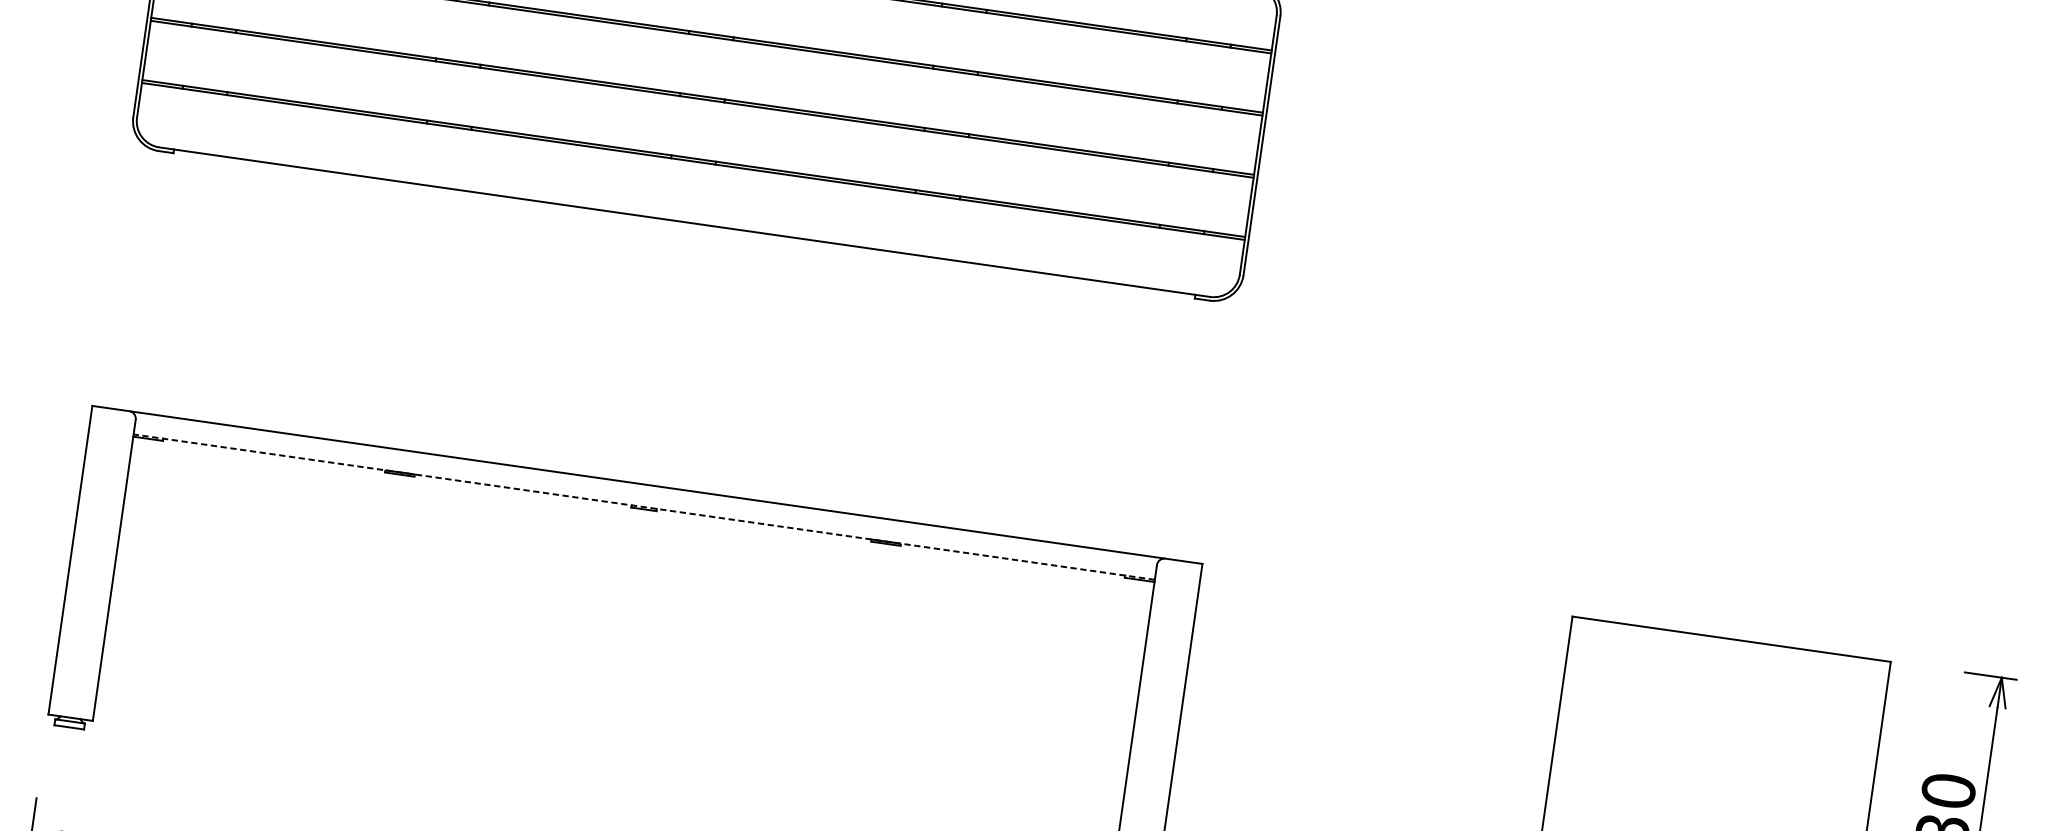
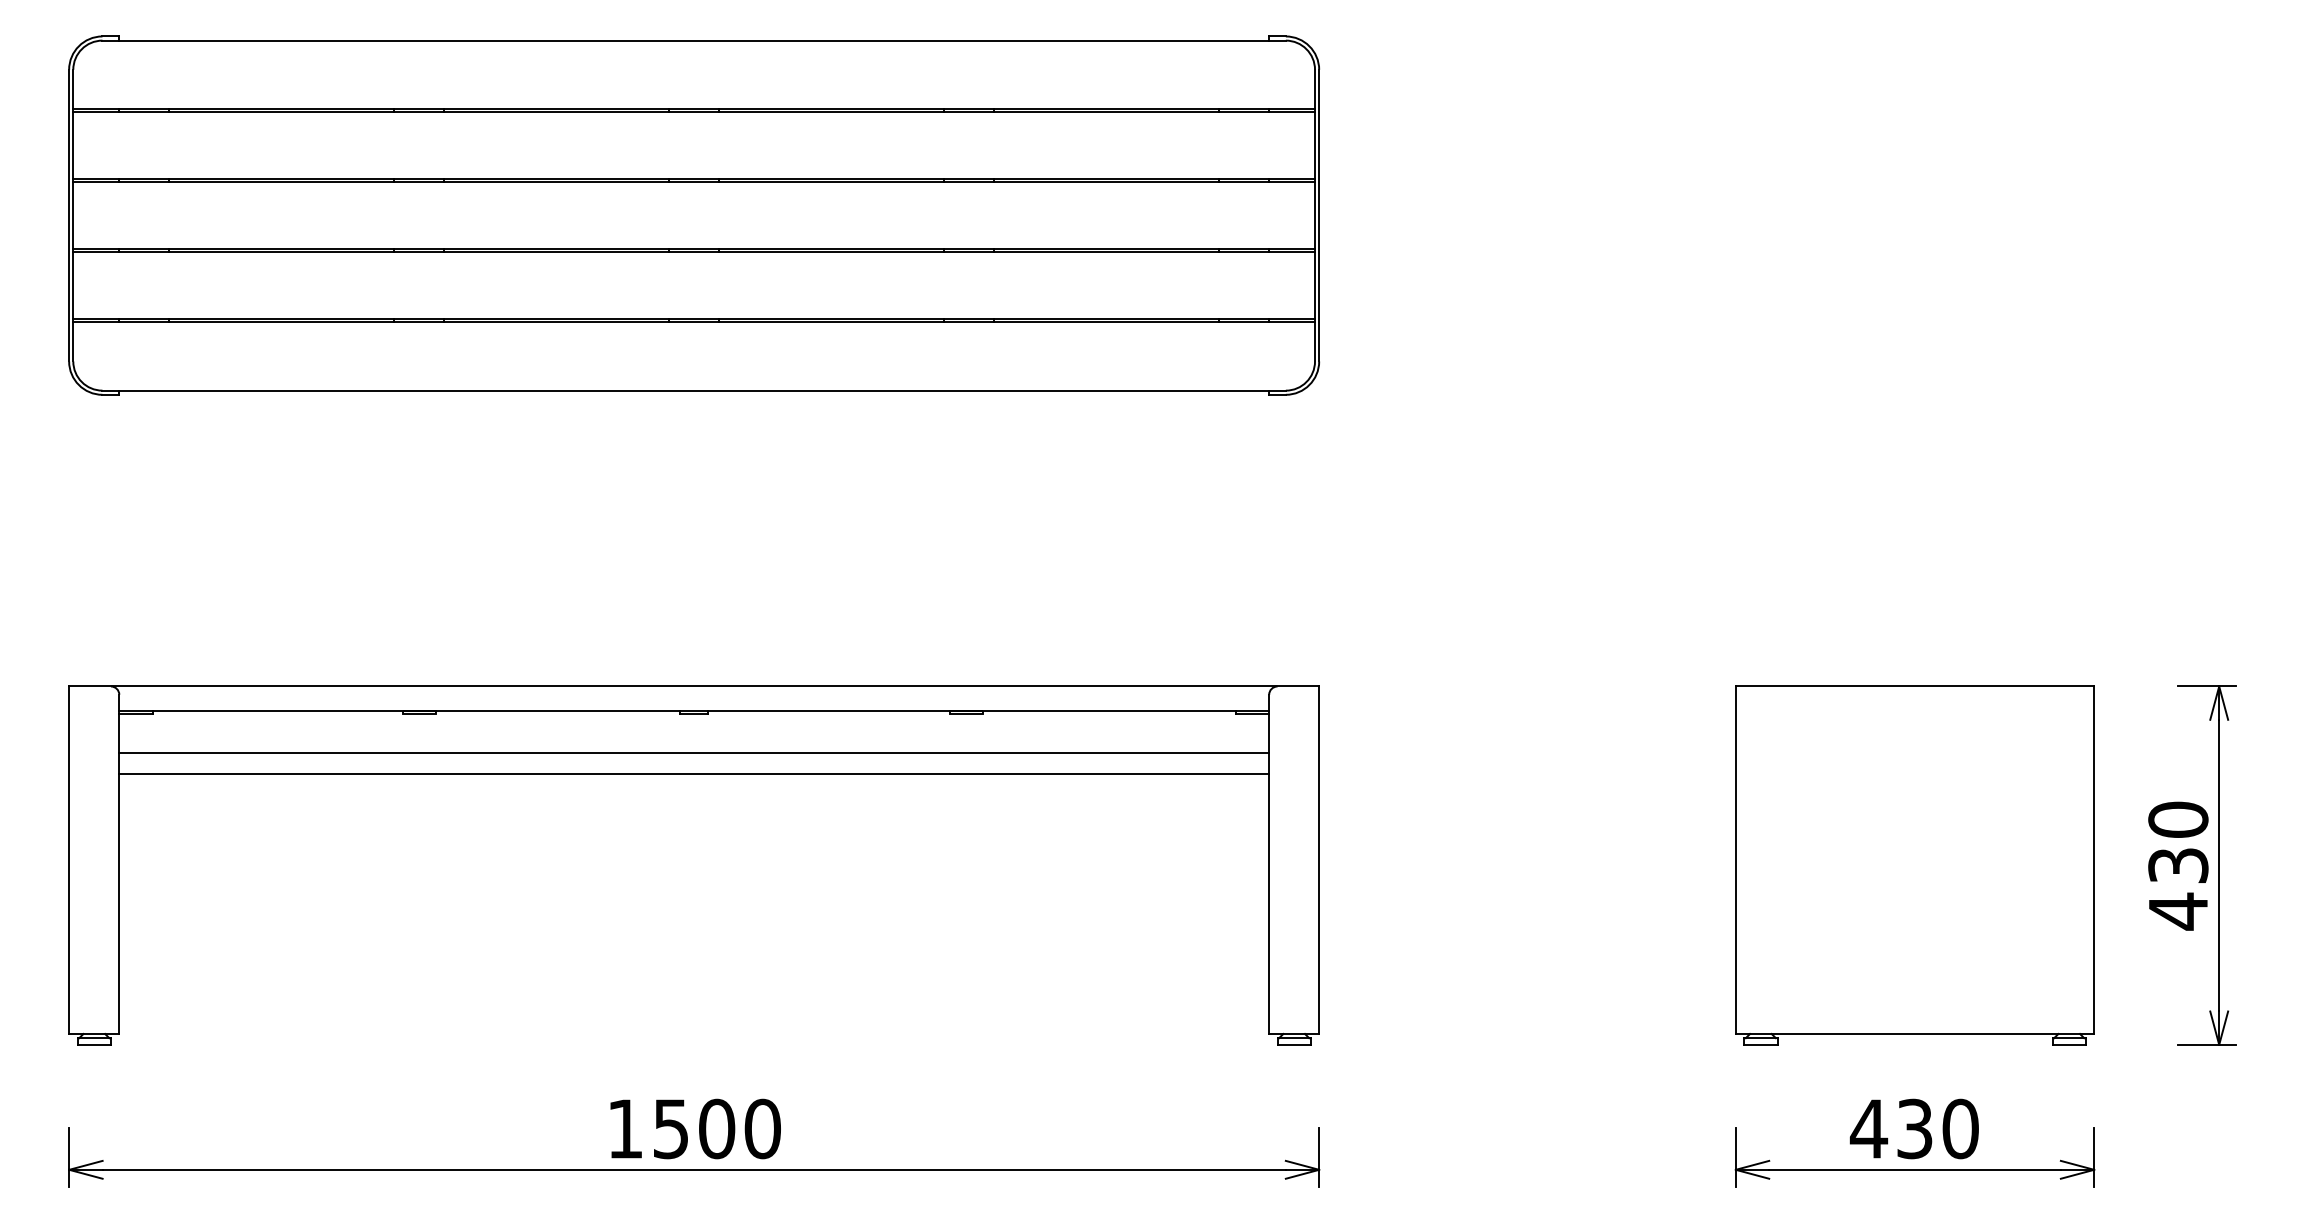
line: (644, 507) -> (694, 711), dashed -> solid
line: (639, 544) -> (694, 753), added
line: (636, 562) -> (694, 773), added

